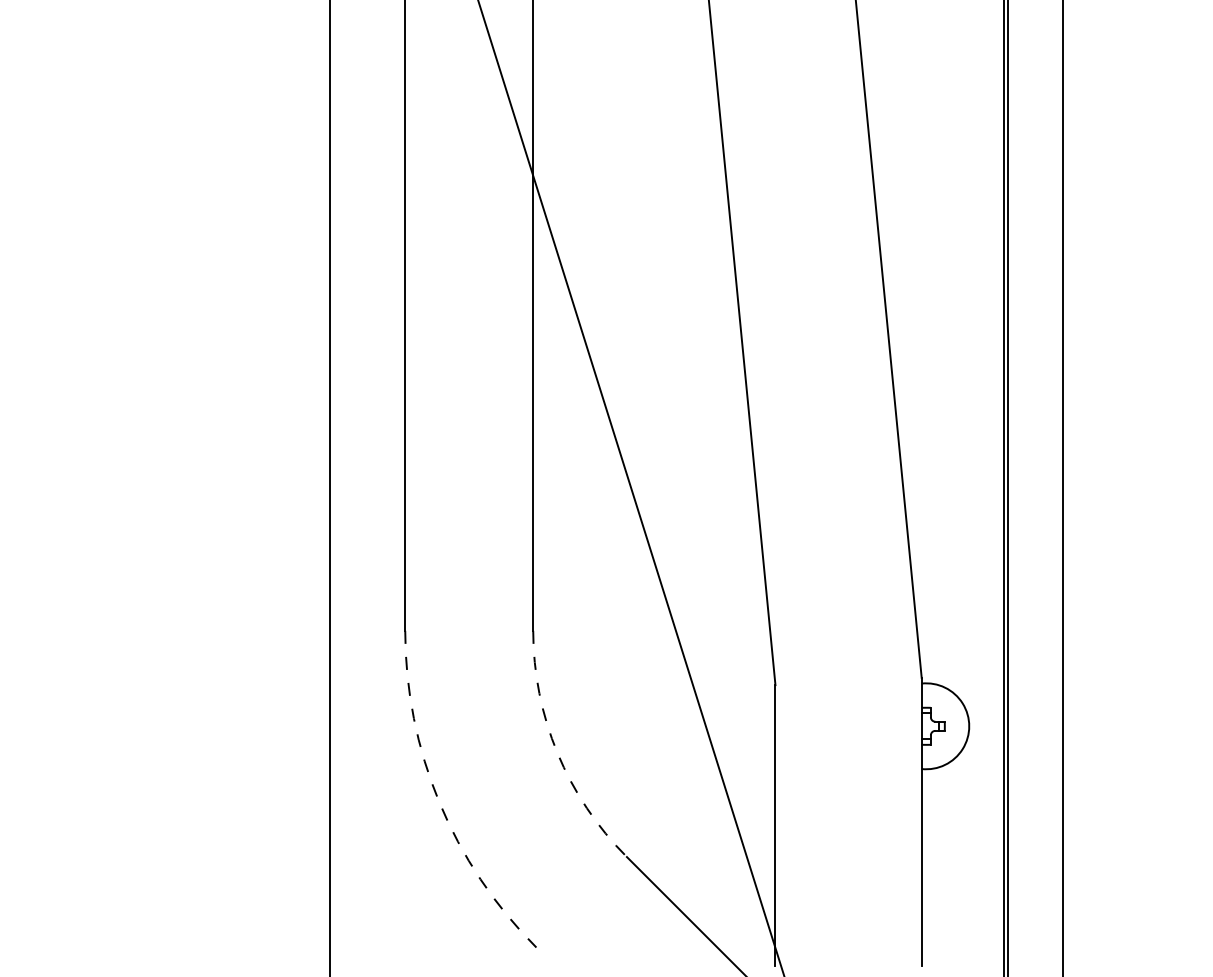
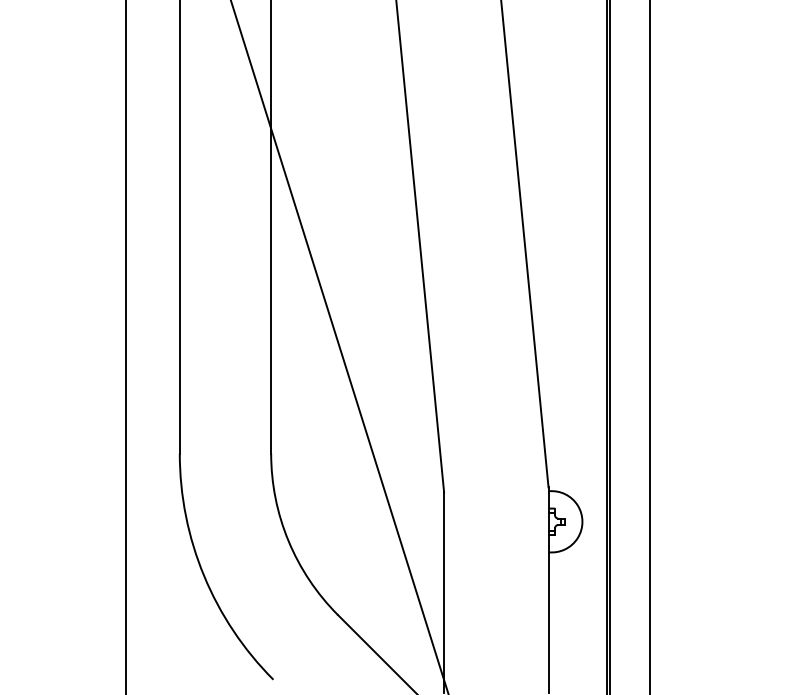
arc: (557, 753) -> (288, 541), dashed -> solid
arc: (439, 802) -> (204, 576), dashed -> solid

